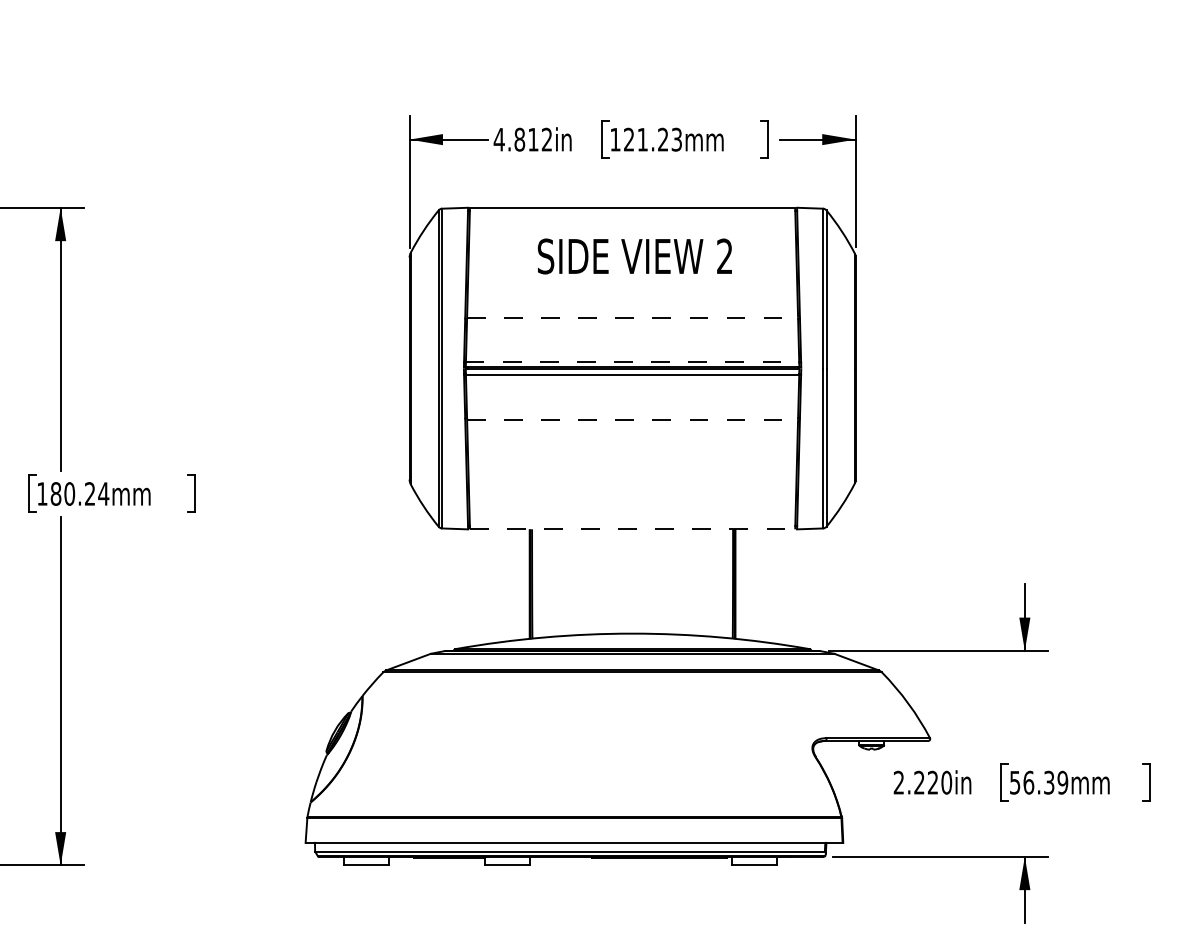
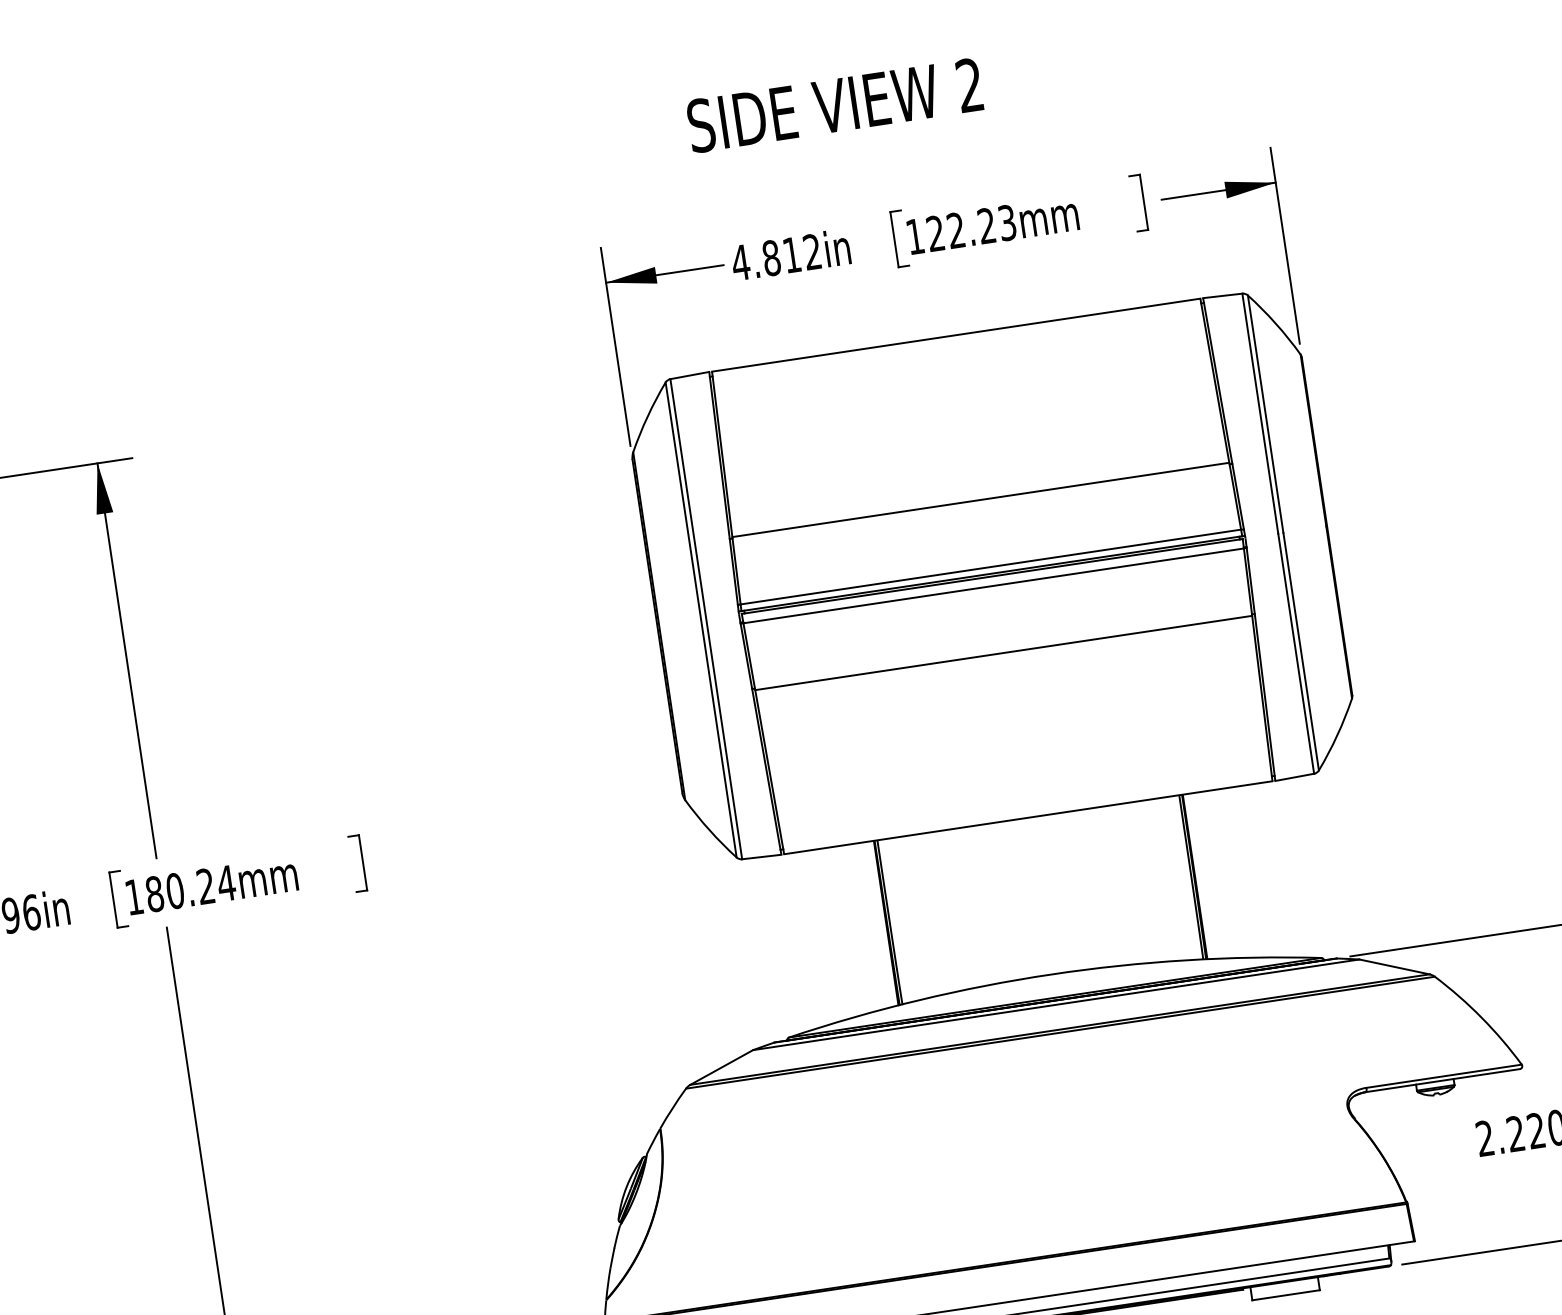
text: (642, 139) -> (955, 230), 121.23mm -> 122.23mm
text: (634, 256) -> (834, 105), moved
line: (633, 317) -> (982, 499), dashed -> solid
line: (632, 362) -> (990, 567), dashed -> solid
line: (633, 419) -> (1005, 652), dashed -> solid
line: (632, 529) -> (1028, 818), dashed -> solid

